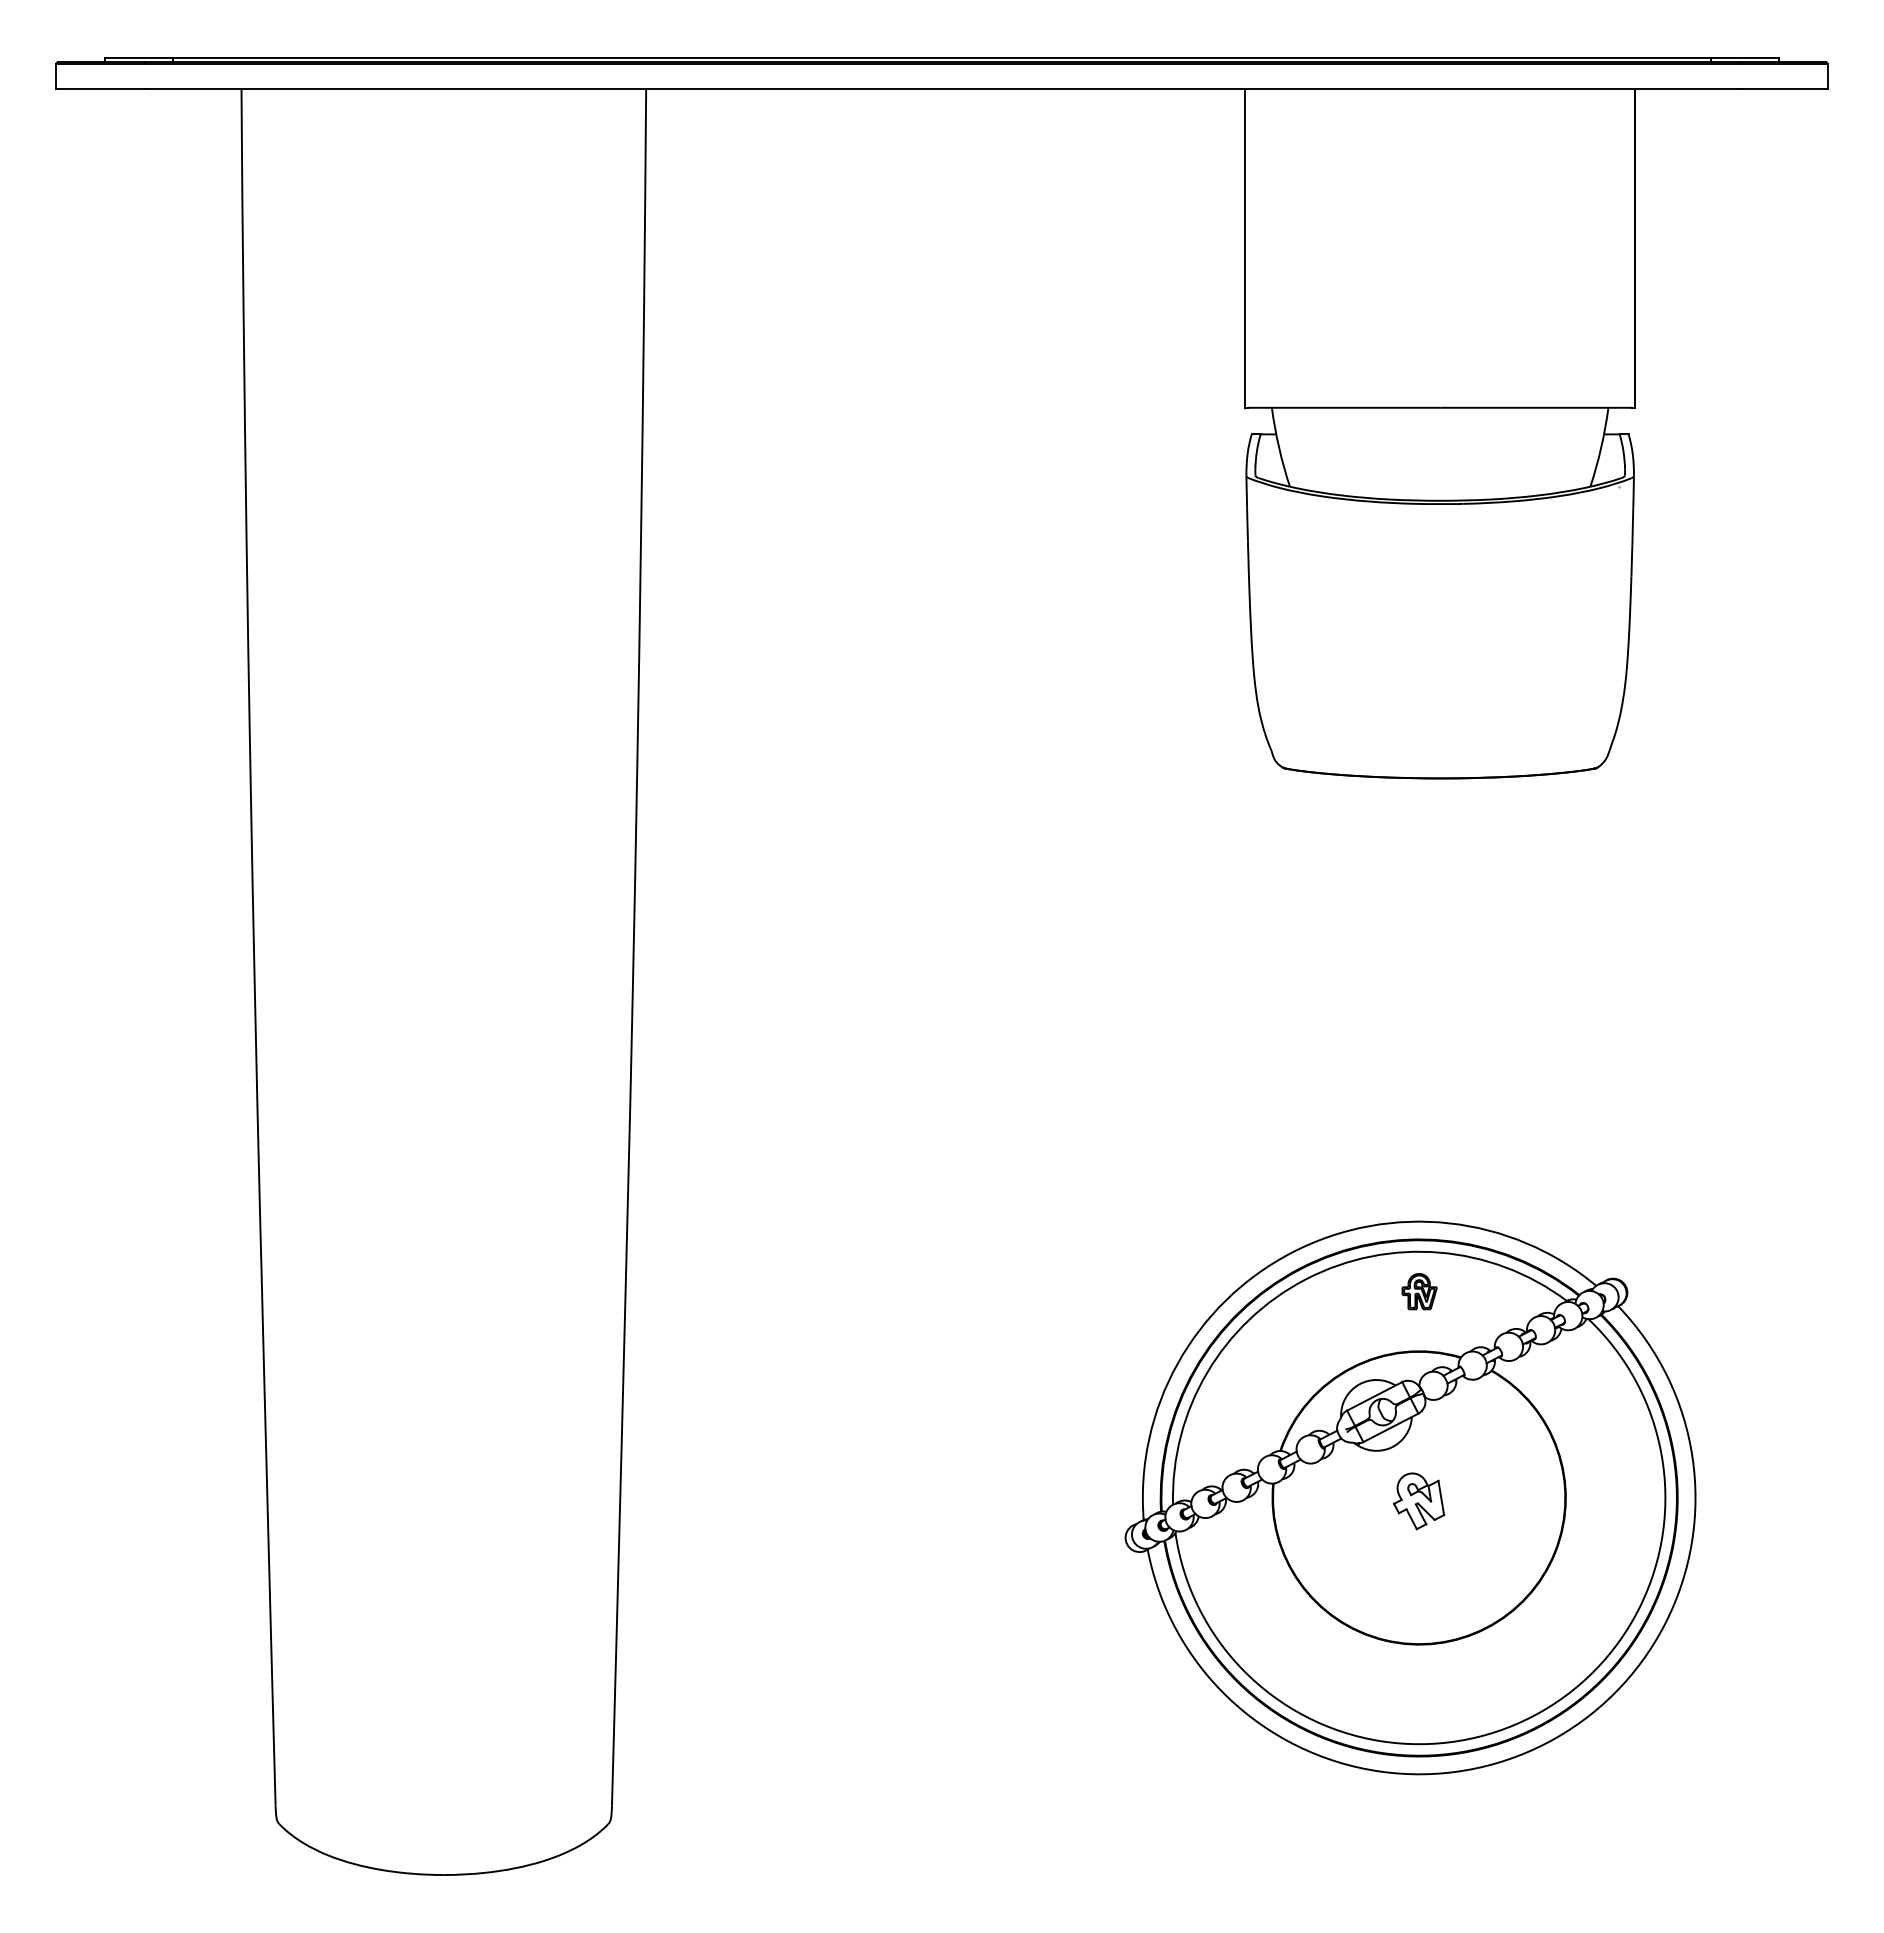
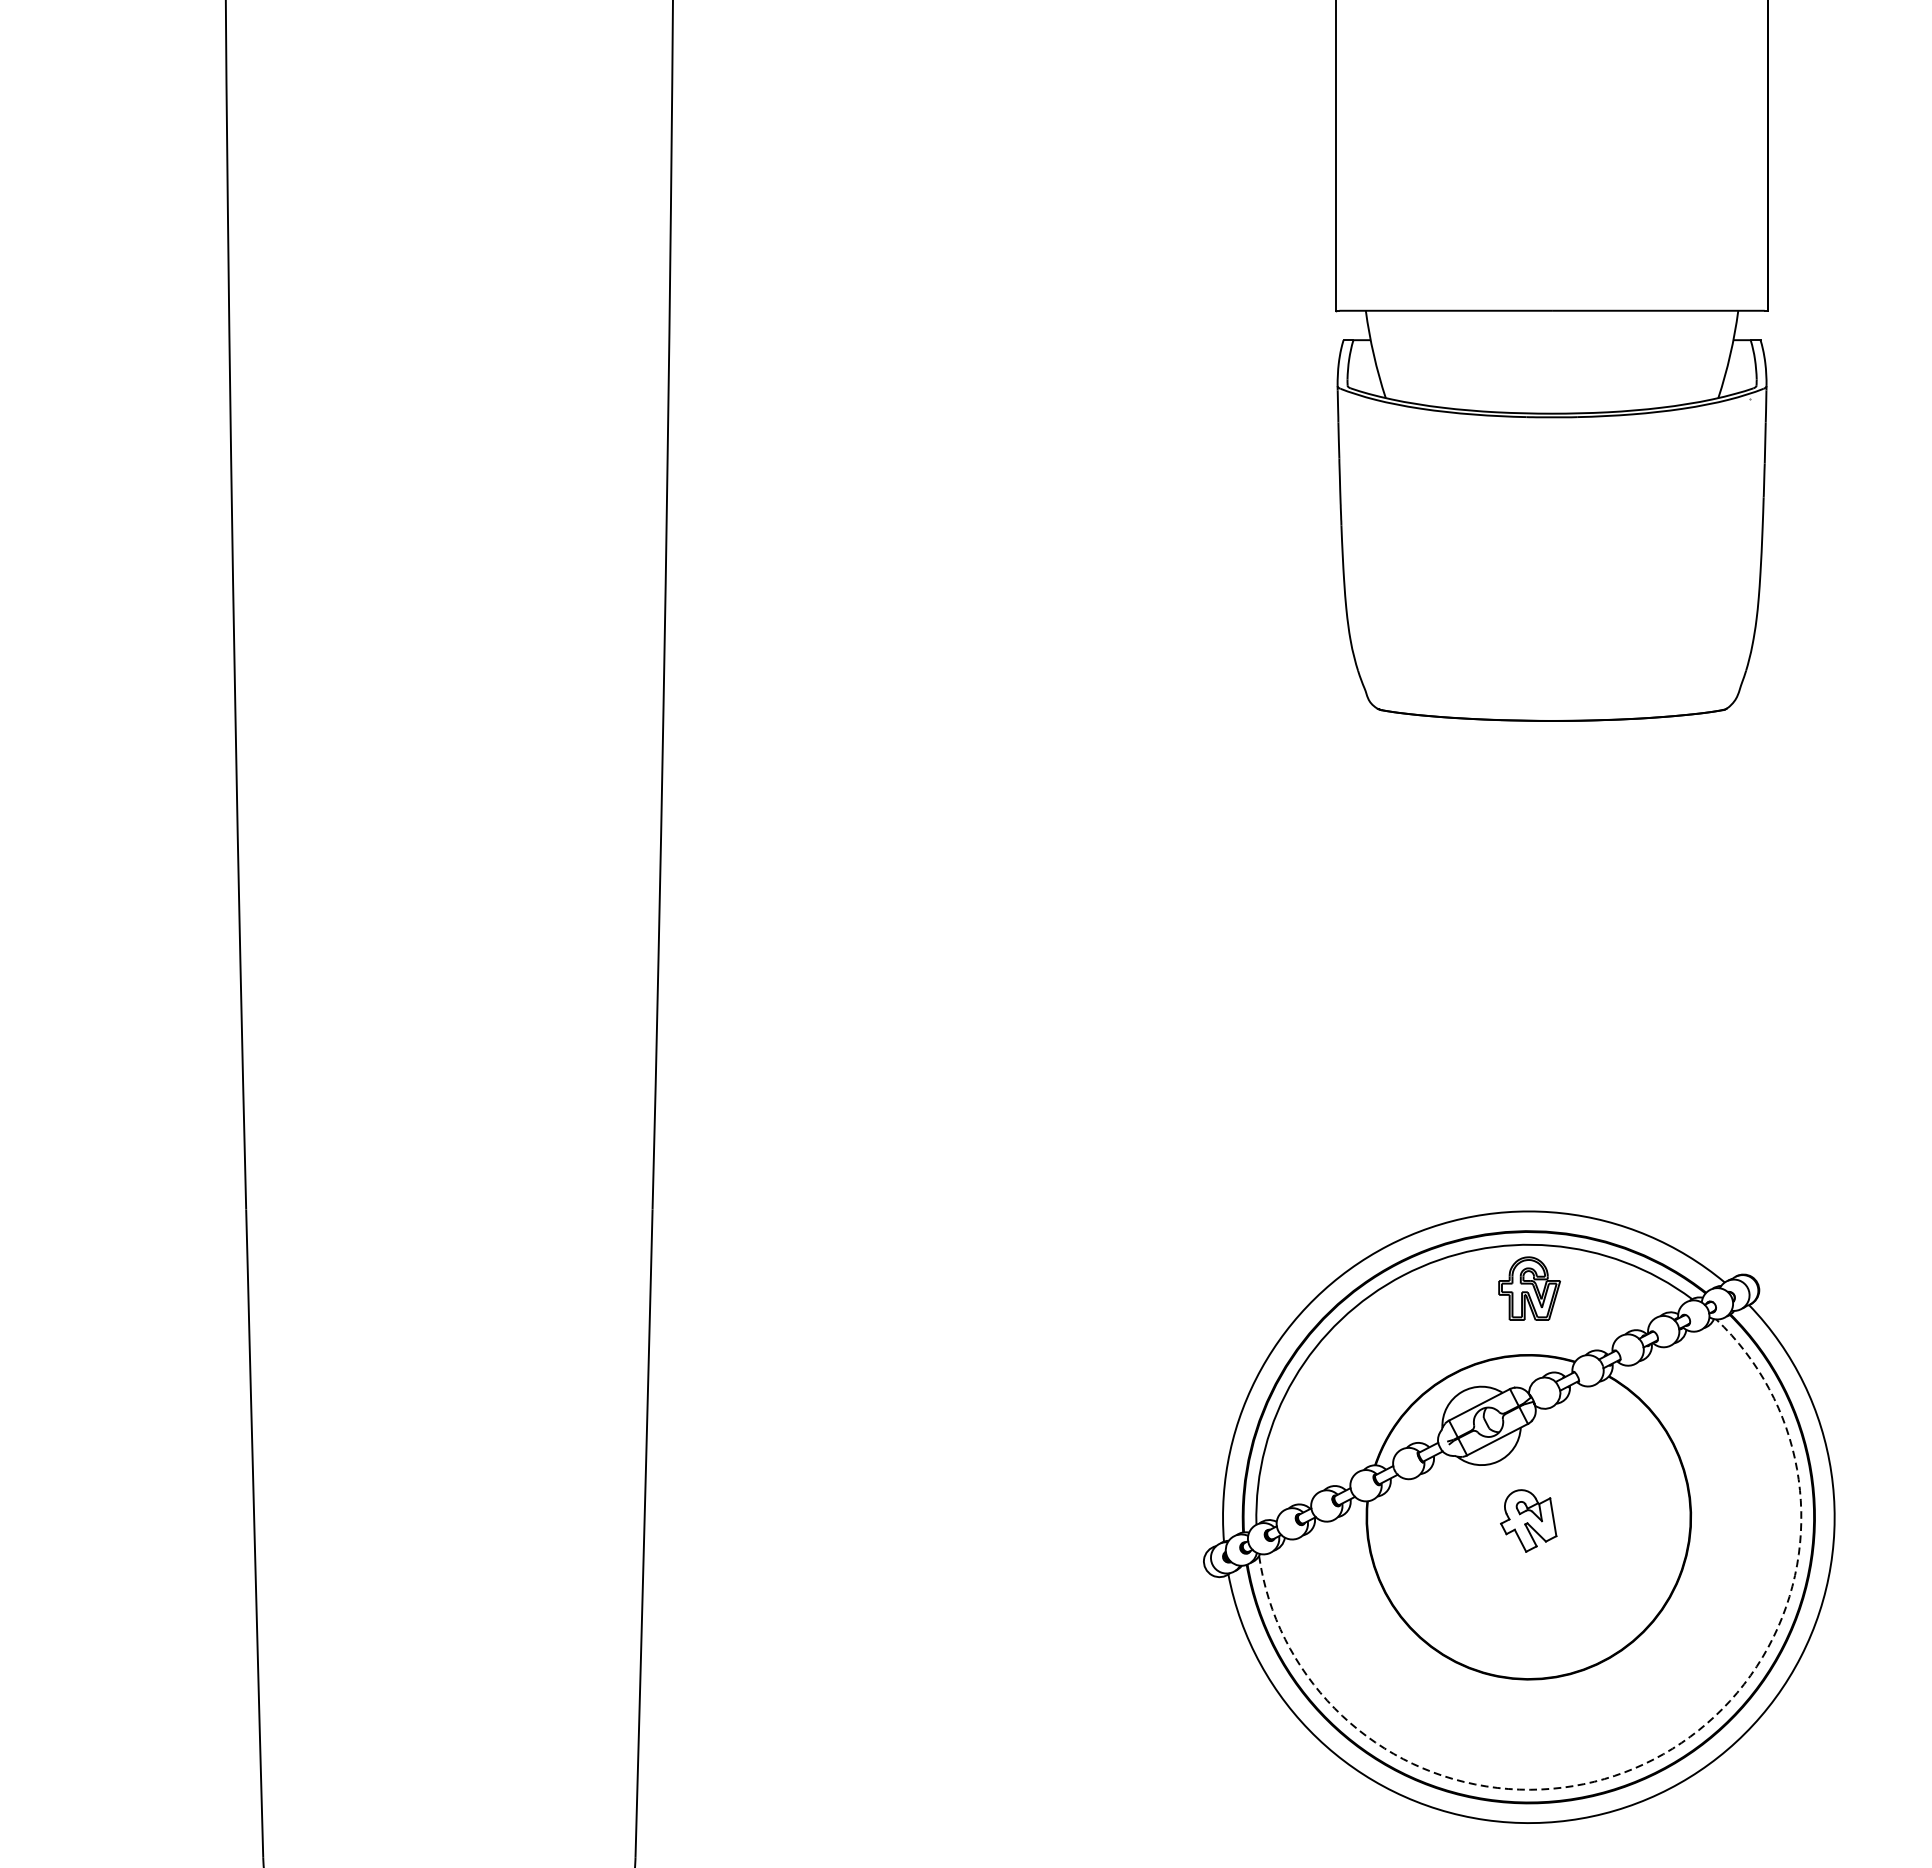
part: (1419, 1291) -> (1529, 1288), size x1.6
arc: (1532, 1716) -> (1654, 1759), solid -> dashed

